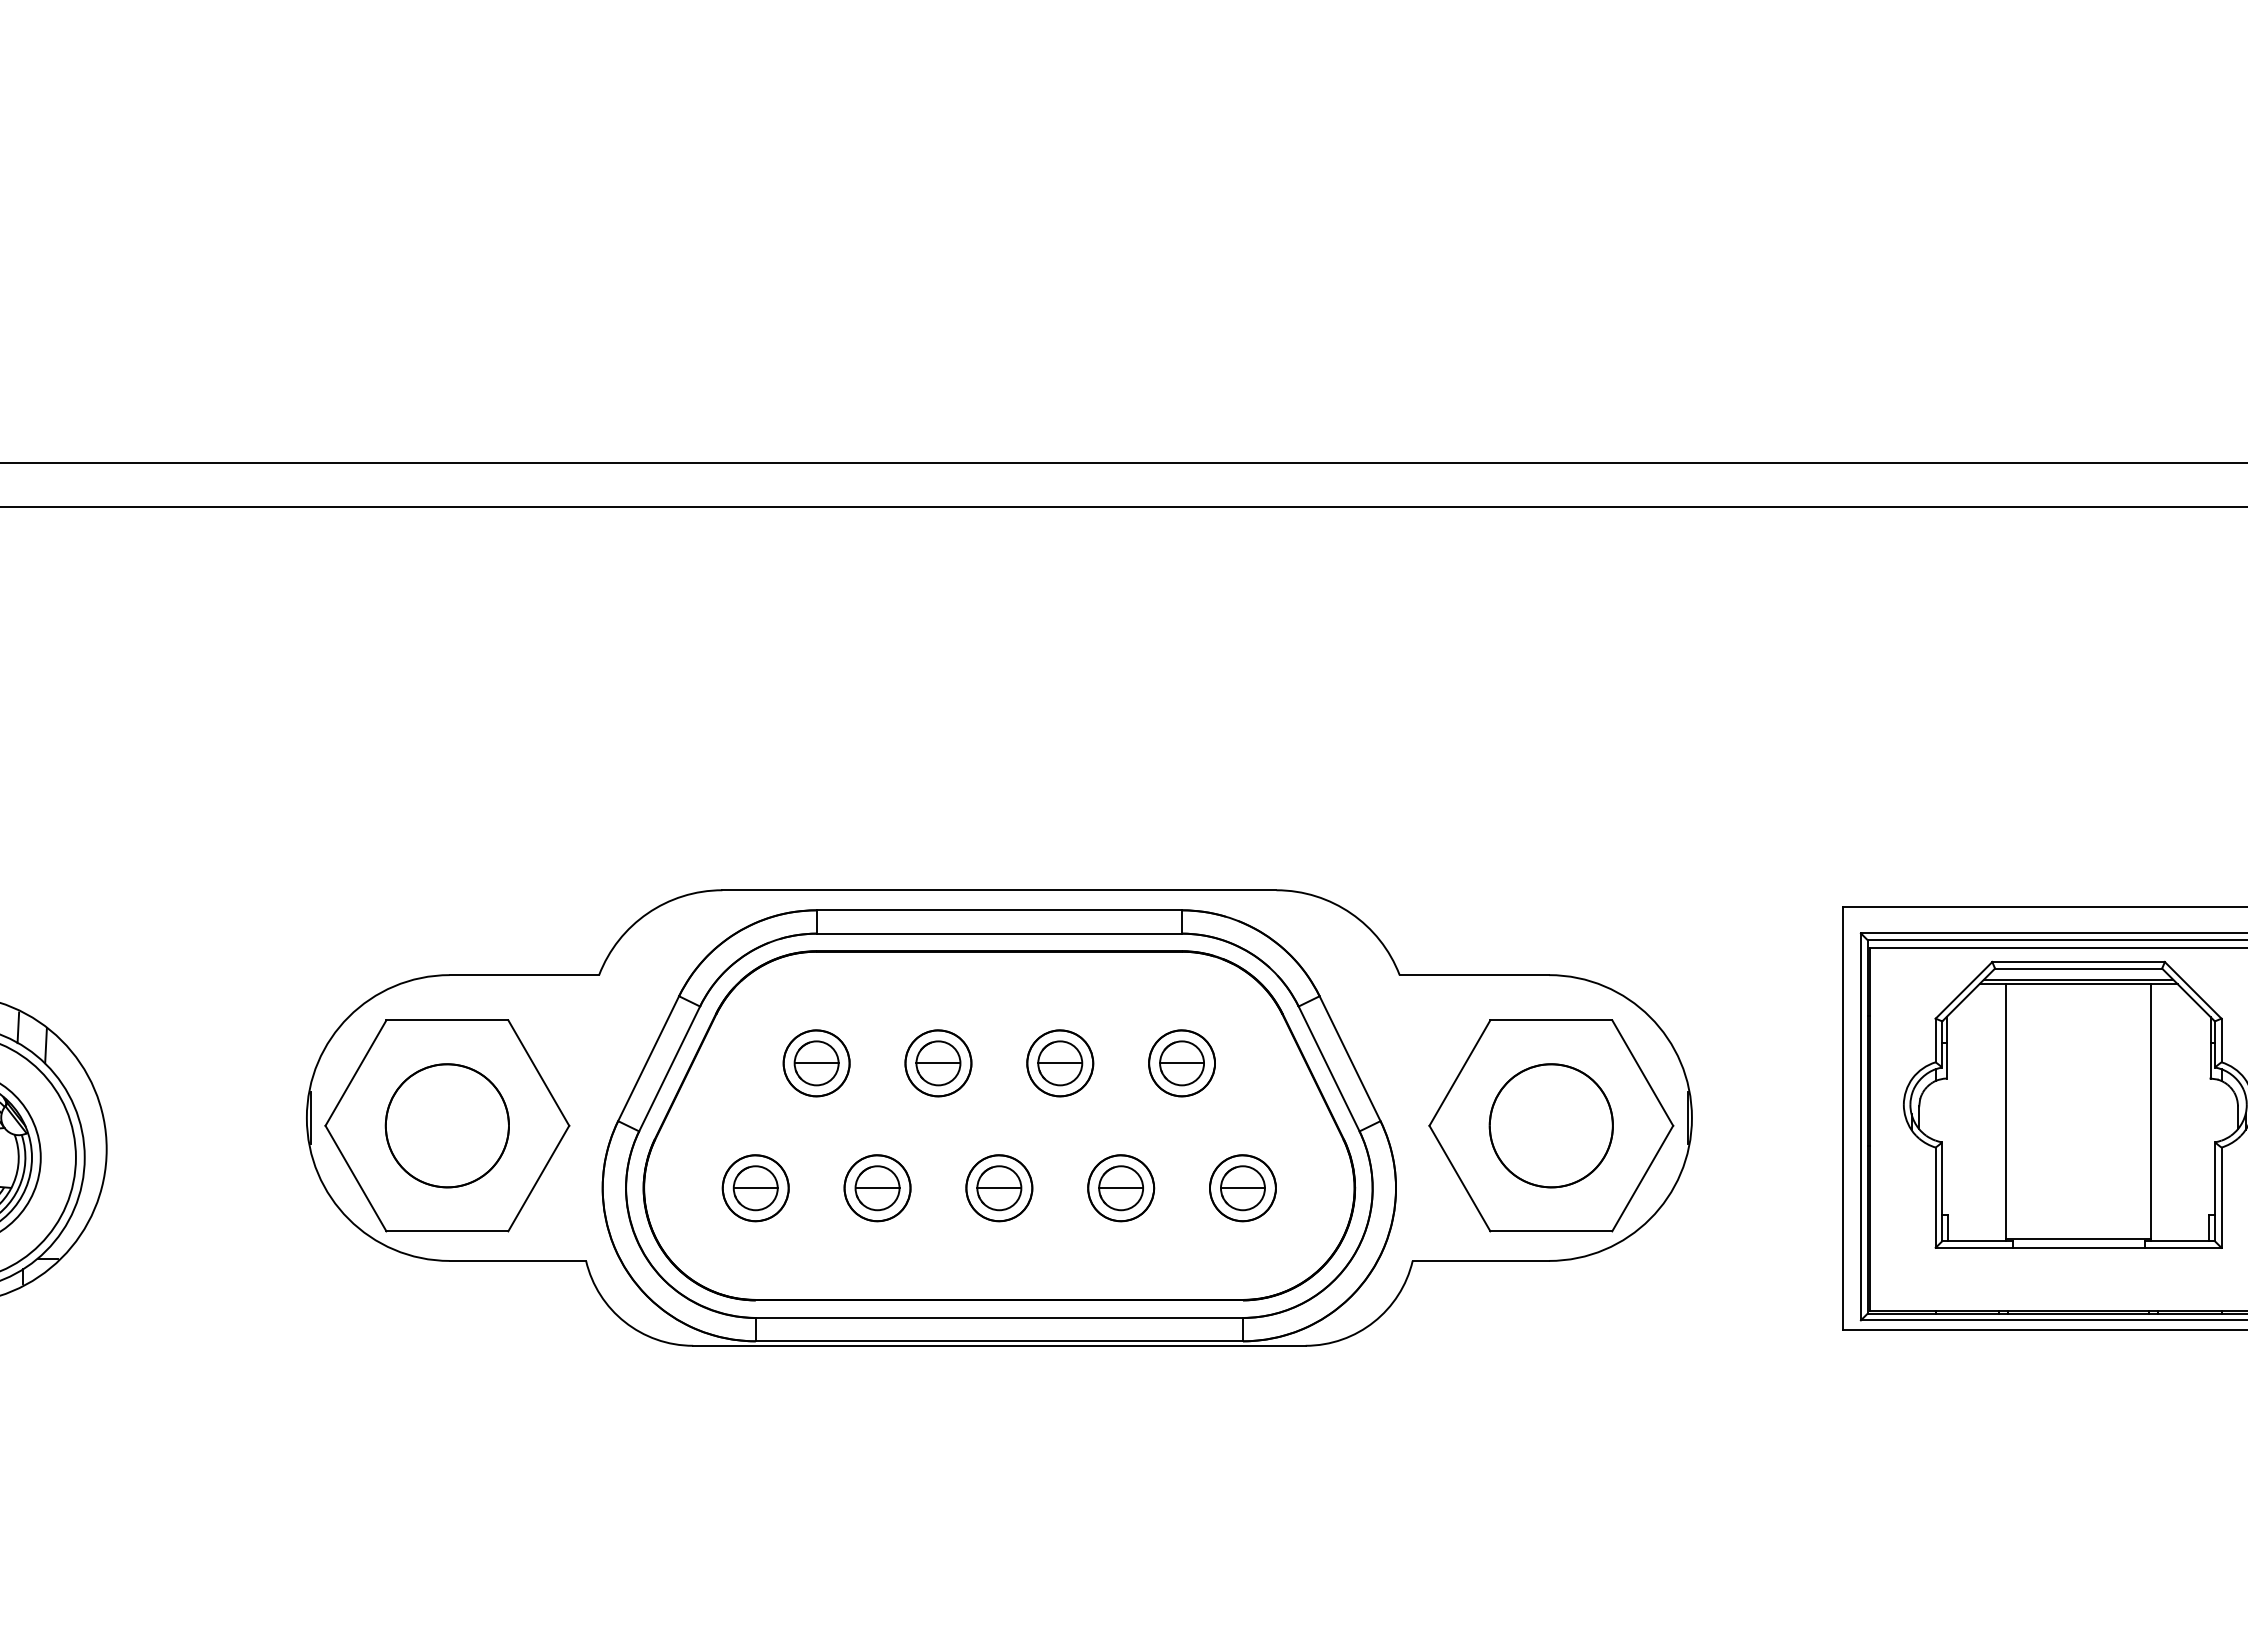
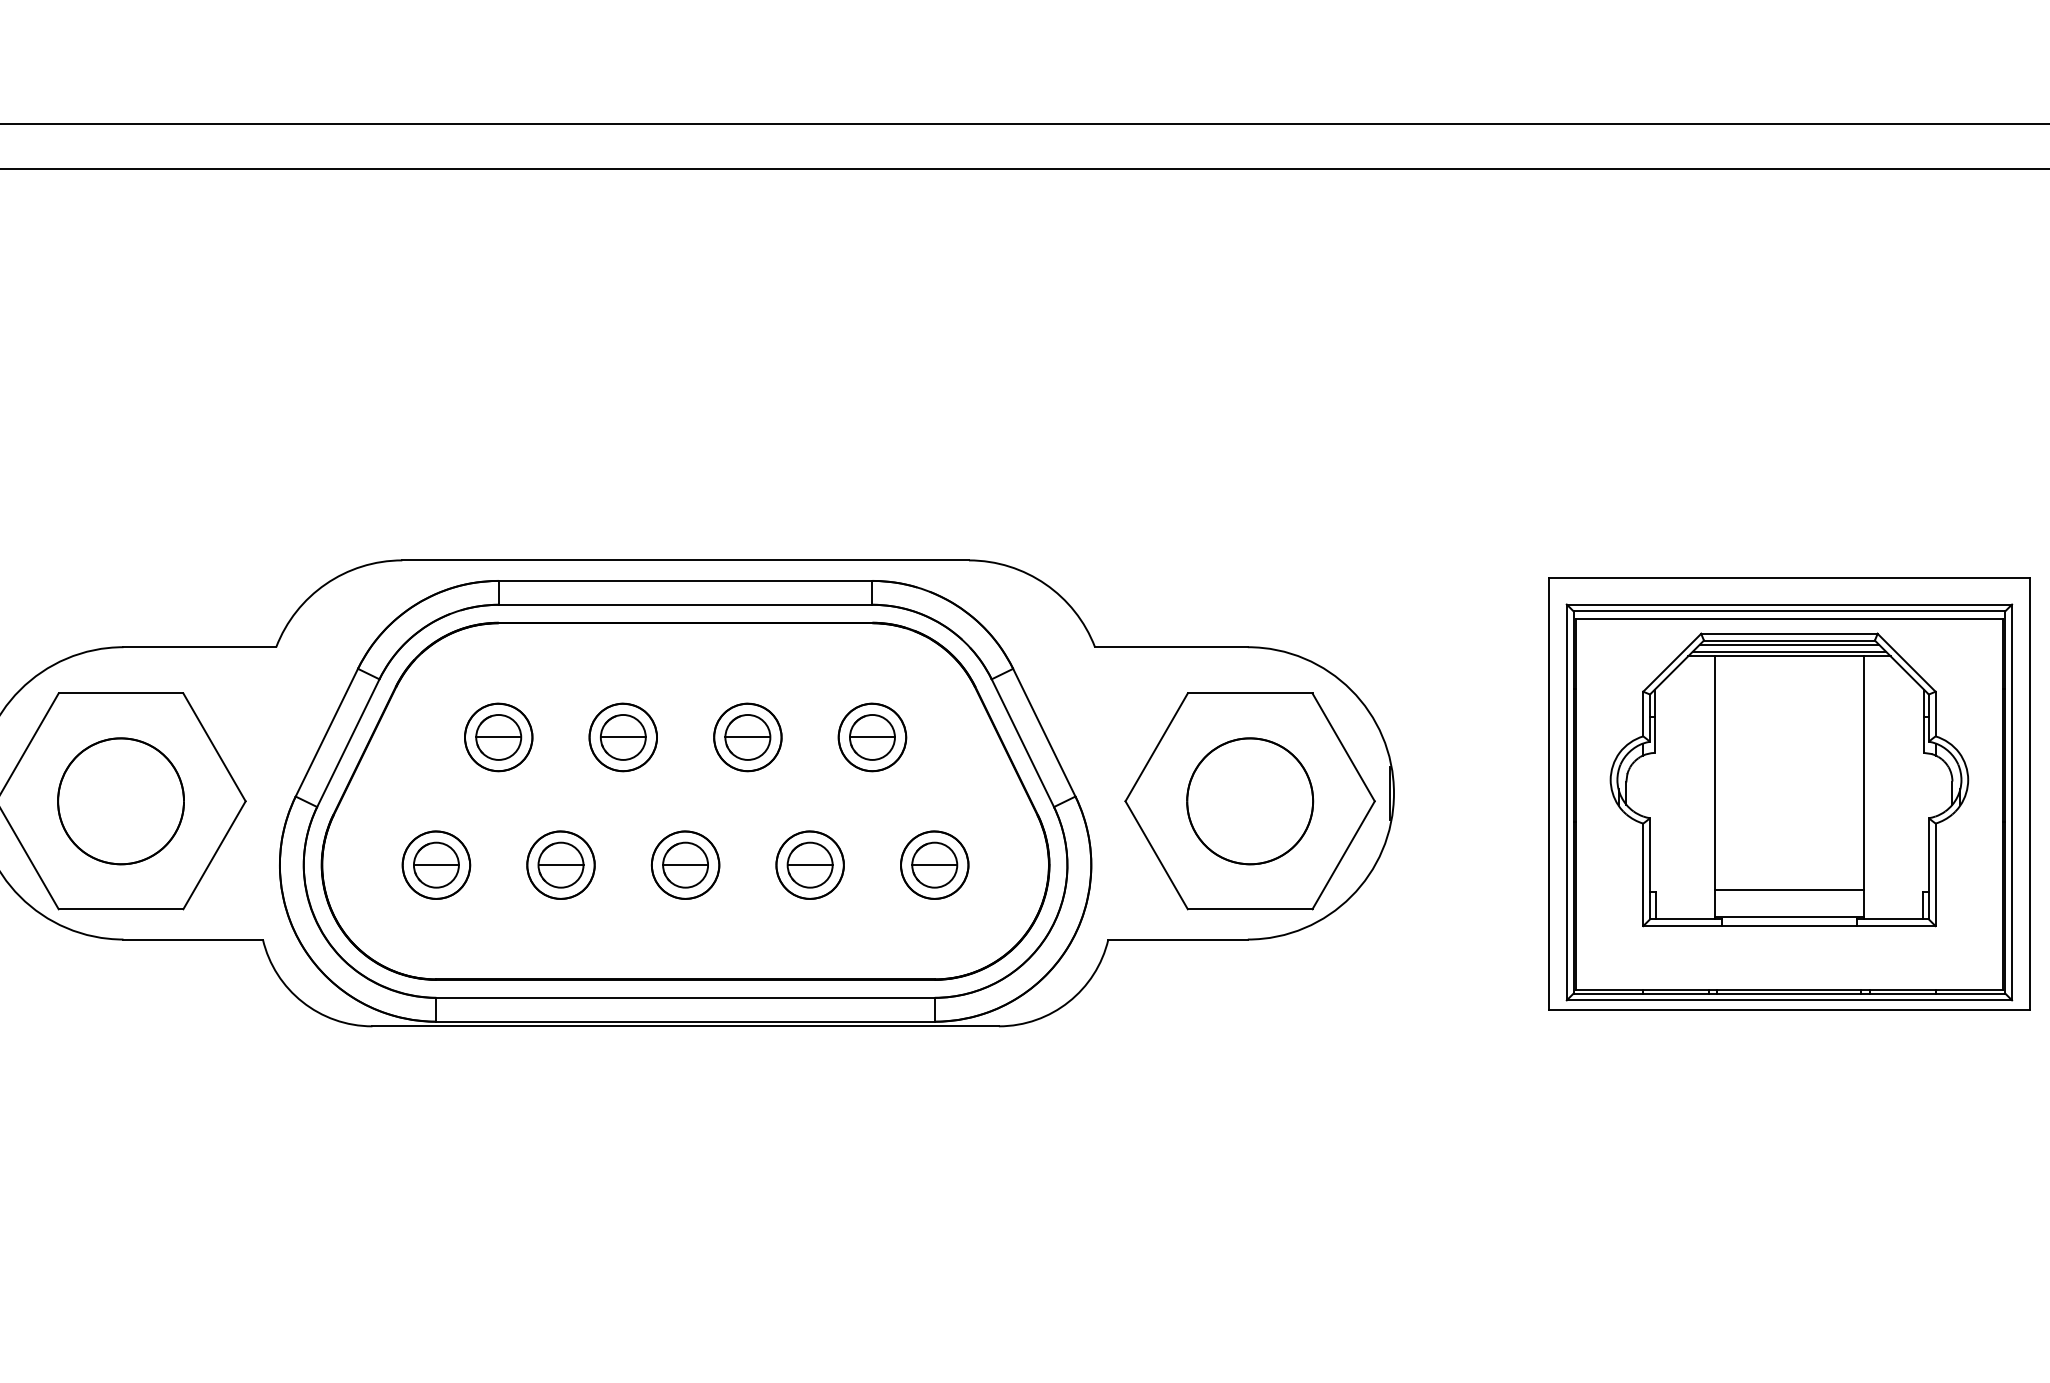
line: (2078, 973) -> (1789, 645), added
line: (2078, 1212) -> (1789, 889), added

